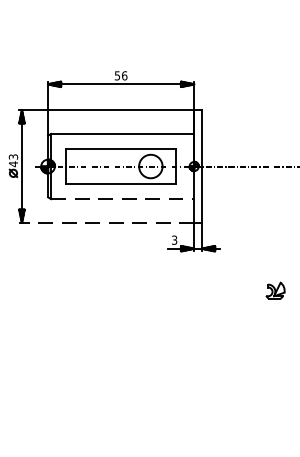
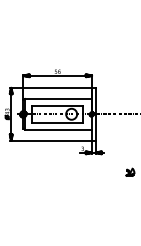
line: (122, 198) -> (58, 129), dashed -> solid
line: (107, 222) -> (51, 140), dashed -> solid

